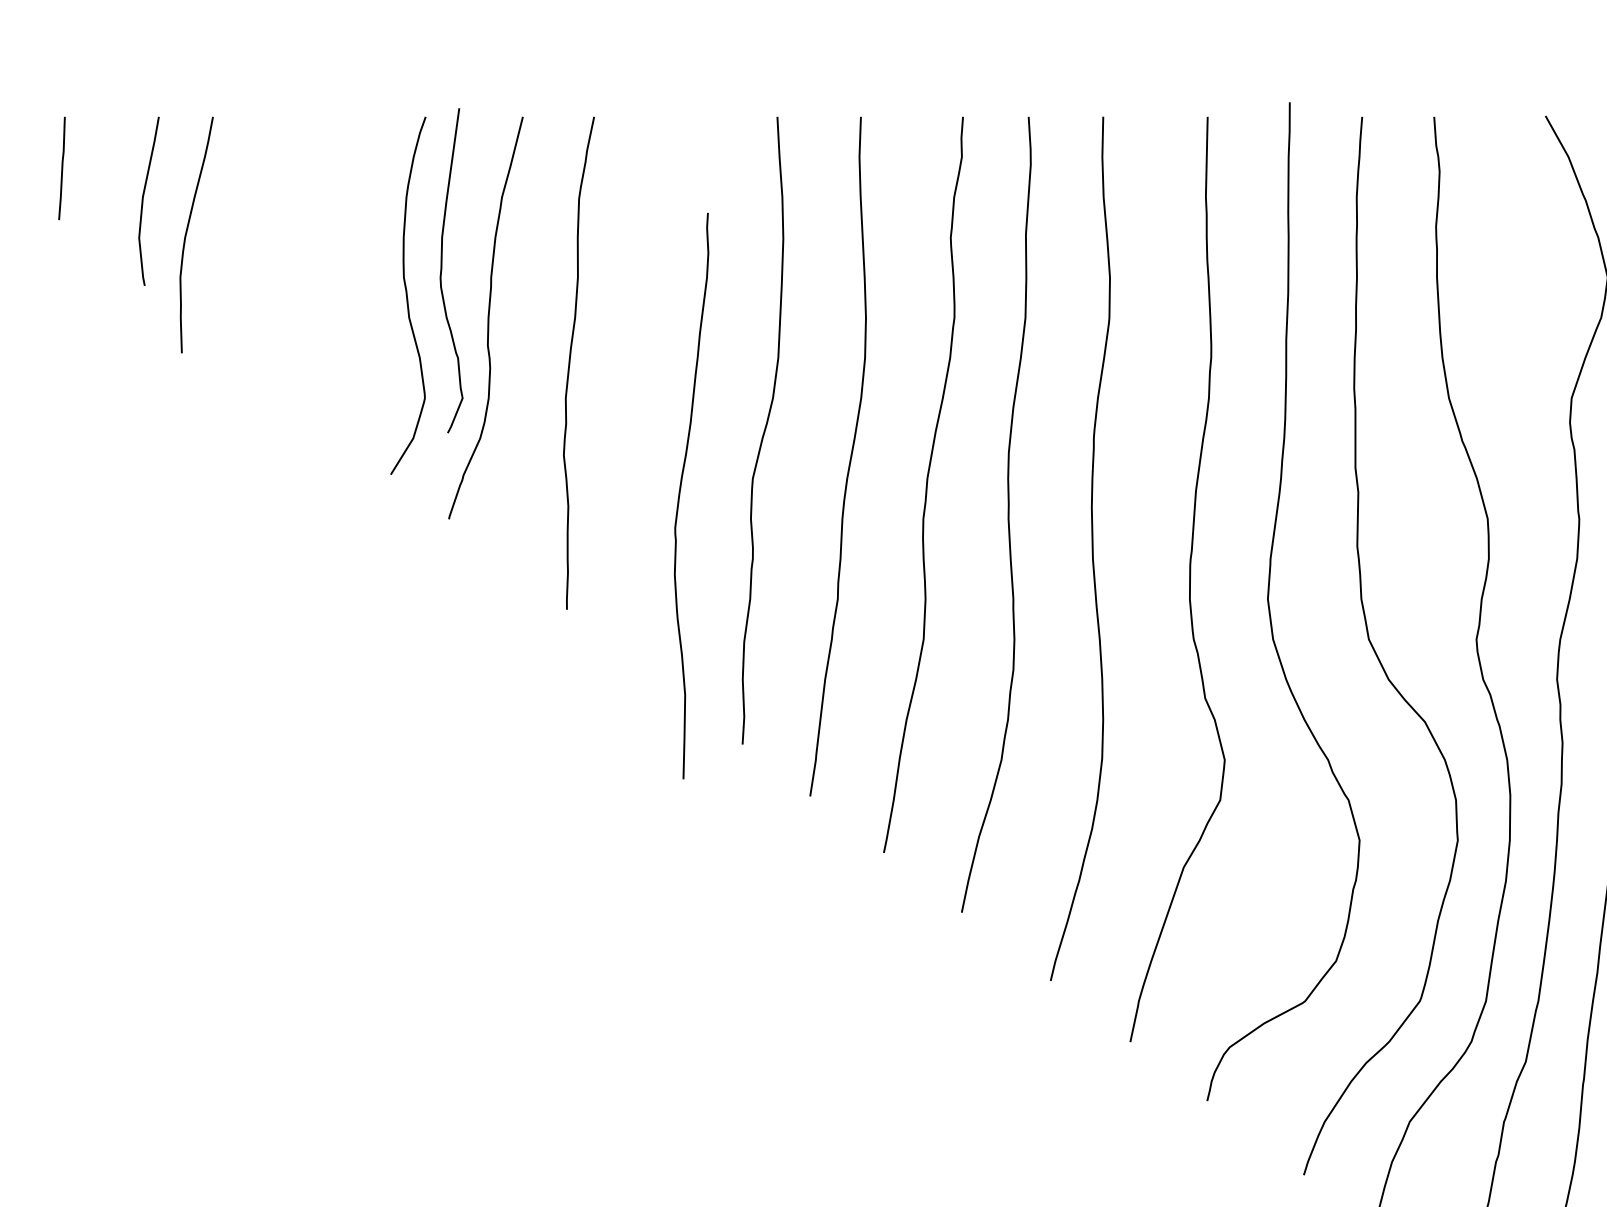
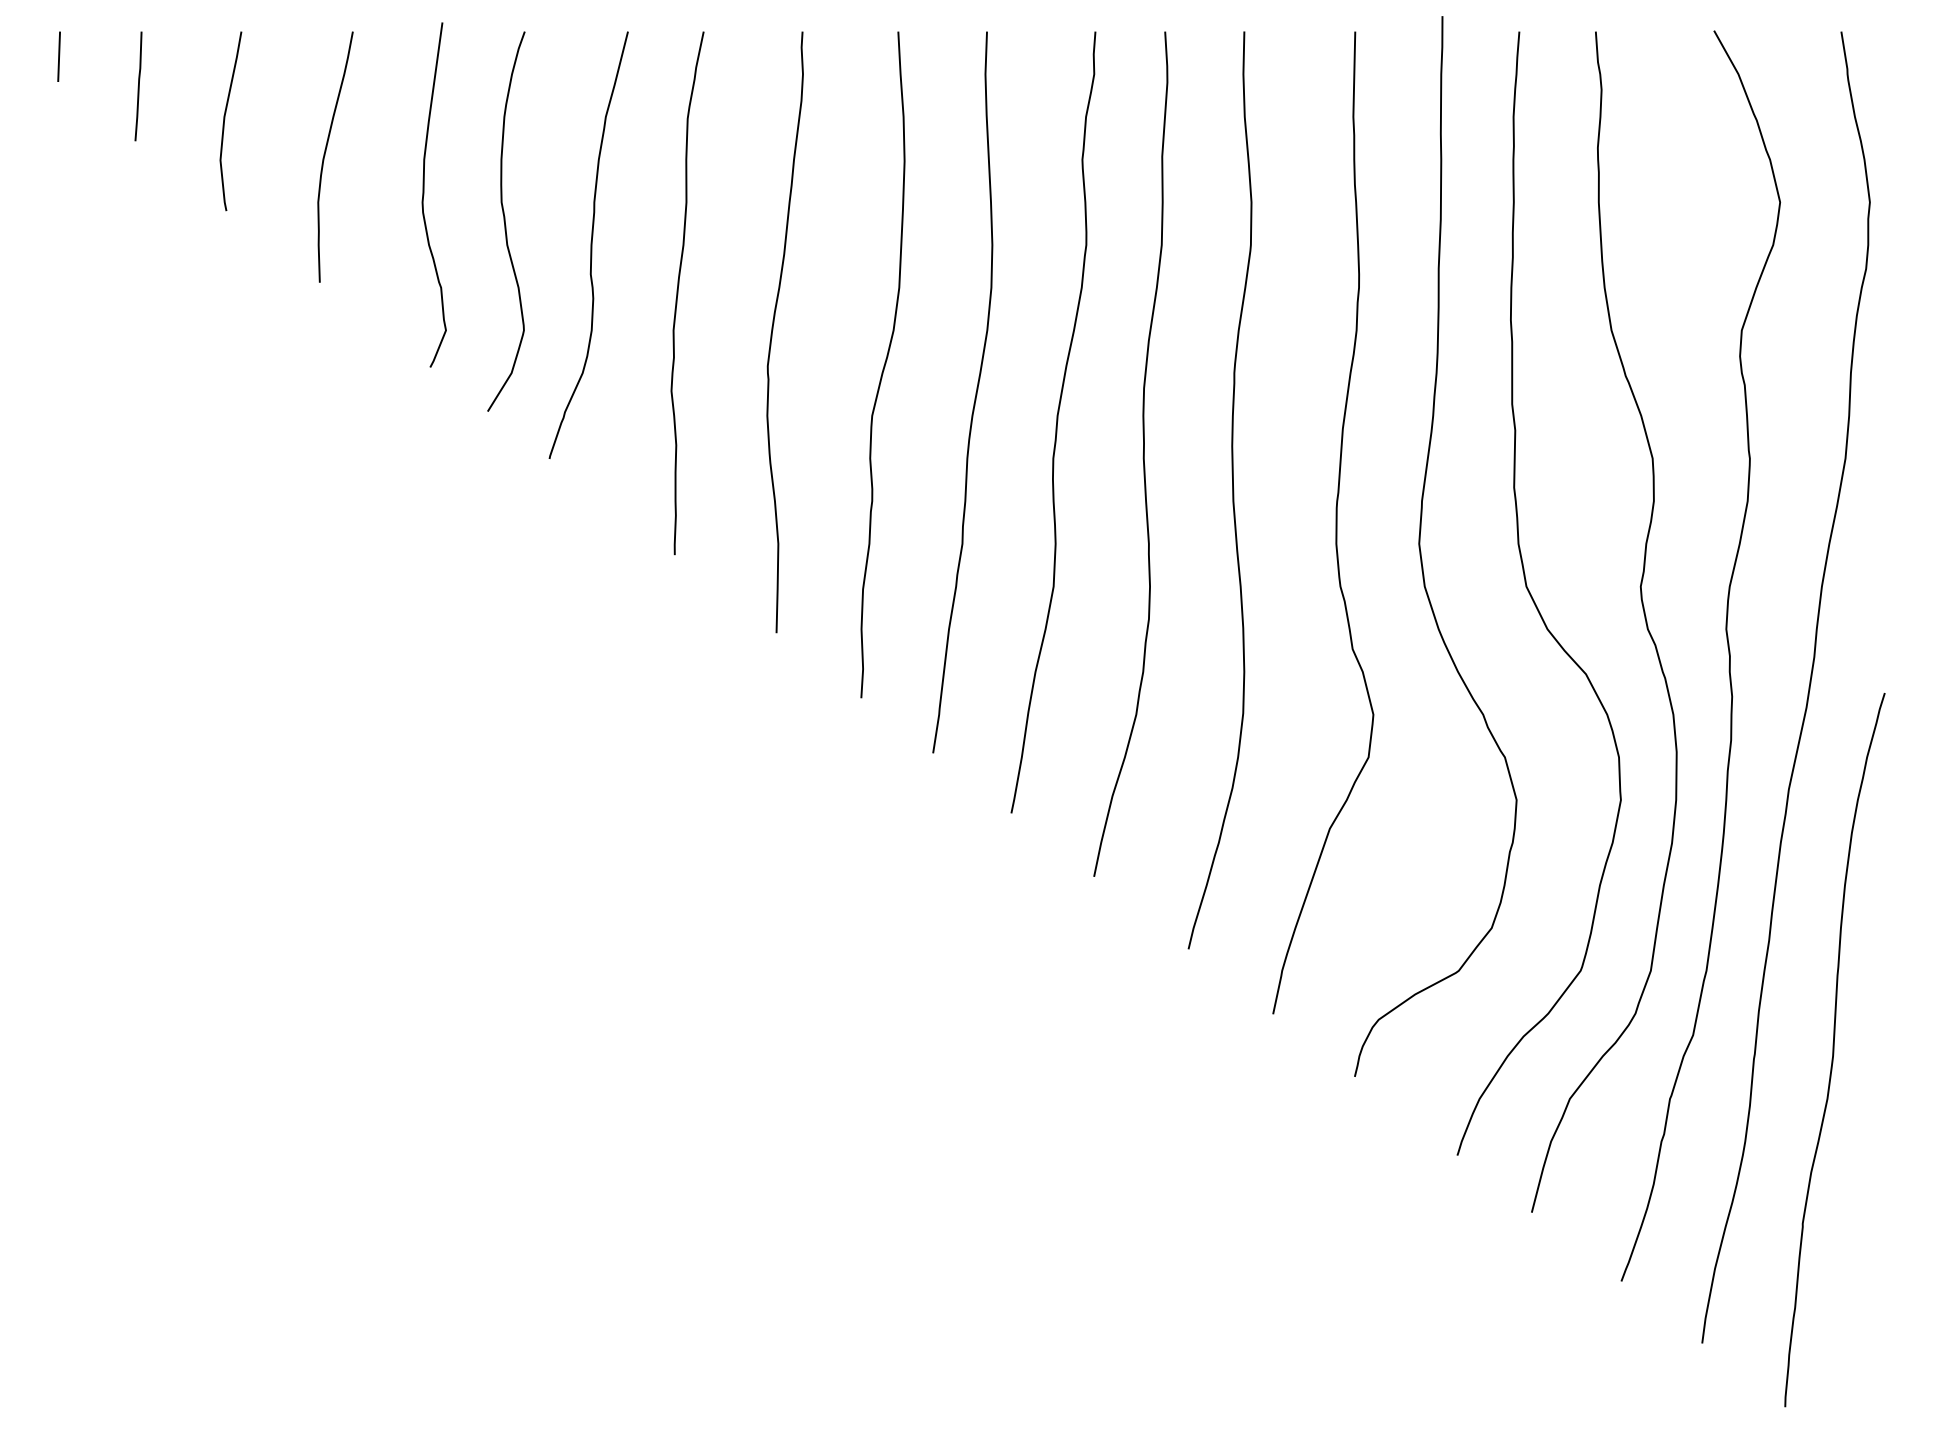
curve: (187, 233) -> (325, 155), moved
curve: (442, 270) -> (424, 194), moved
curve: (680, 494) -> (773, 330), moved

